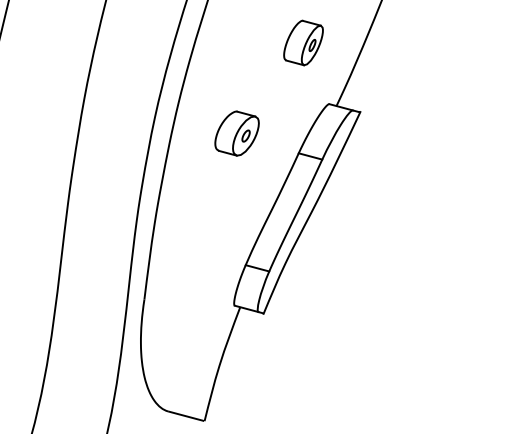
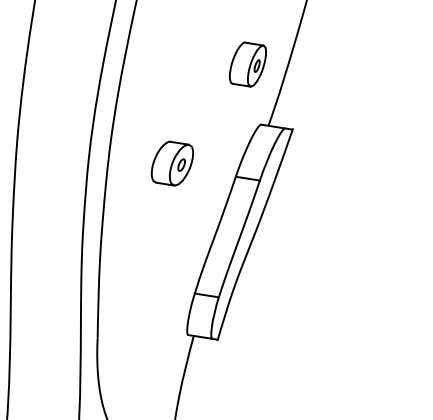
part: (303, 42) -> (247, 64), moved

